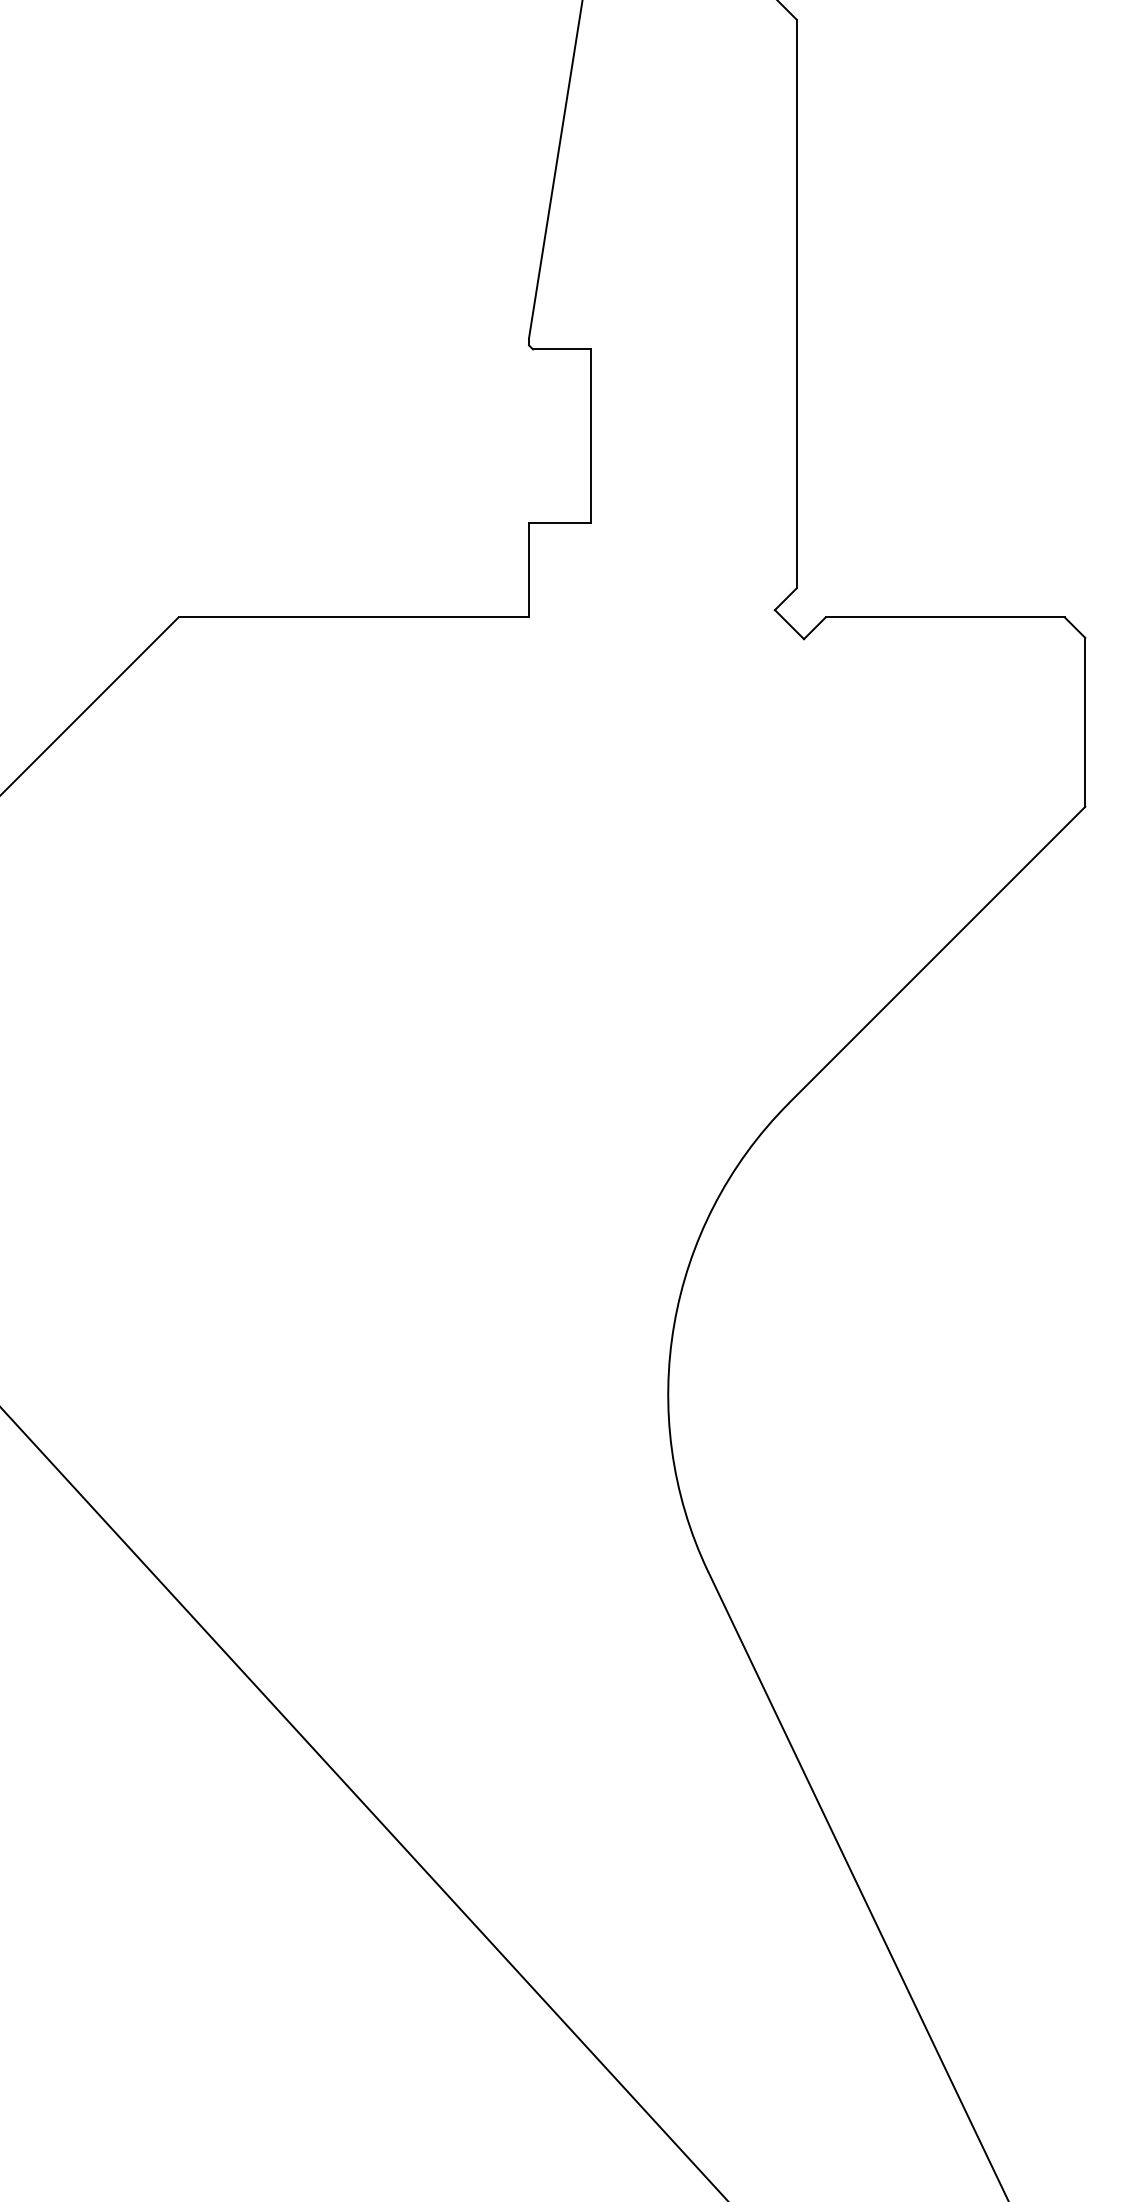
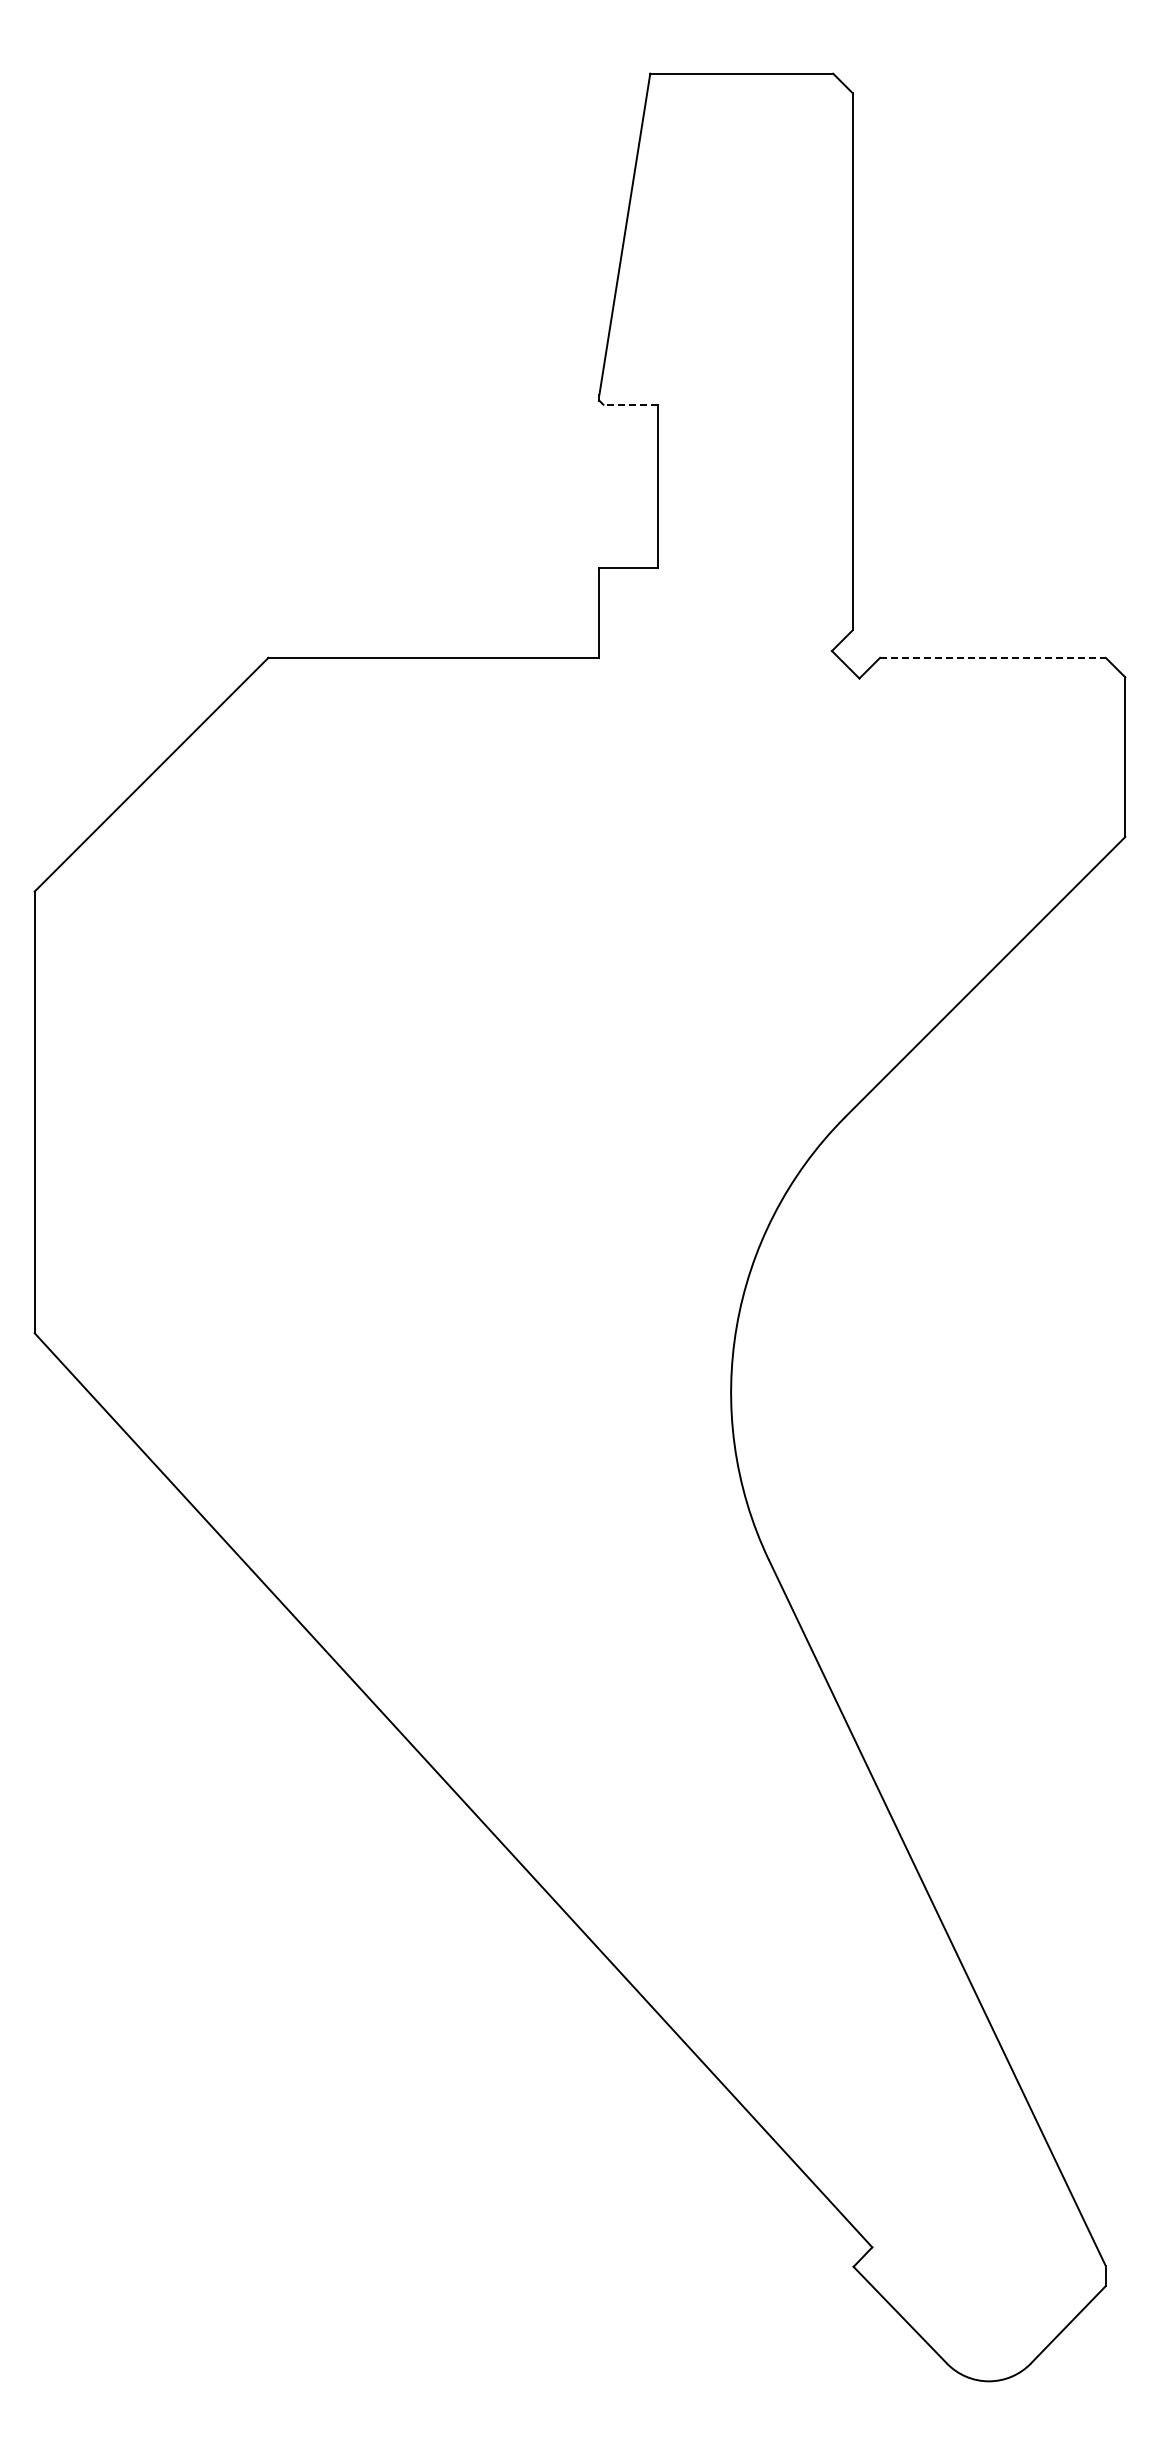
line: (561, 349) -> (630, 404), solid -> dashed
line: (944, 616) -> (992, 657), solid -> dashed

